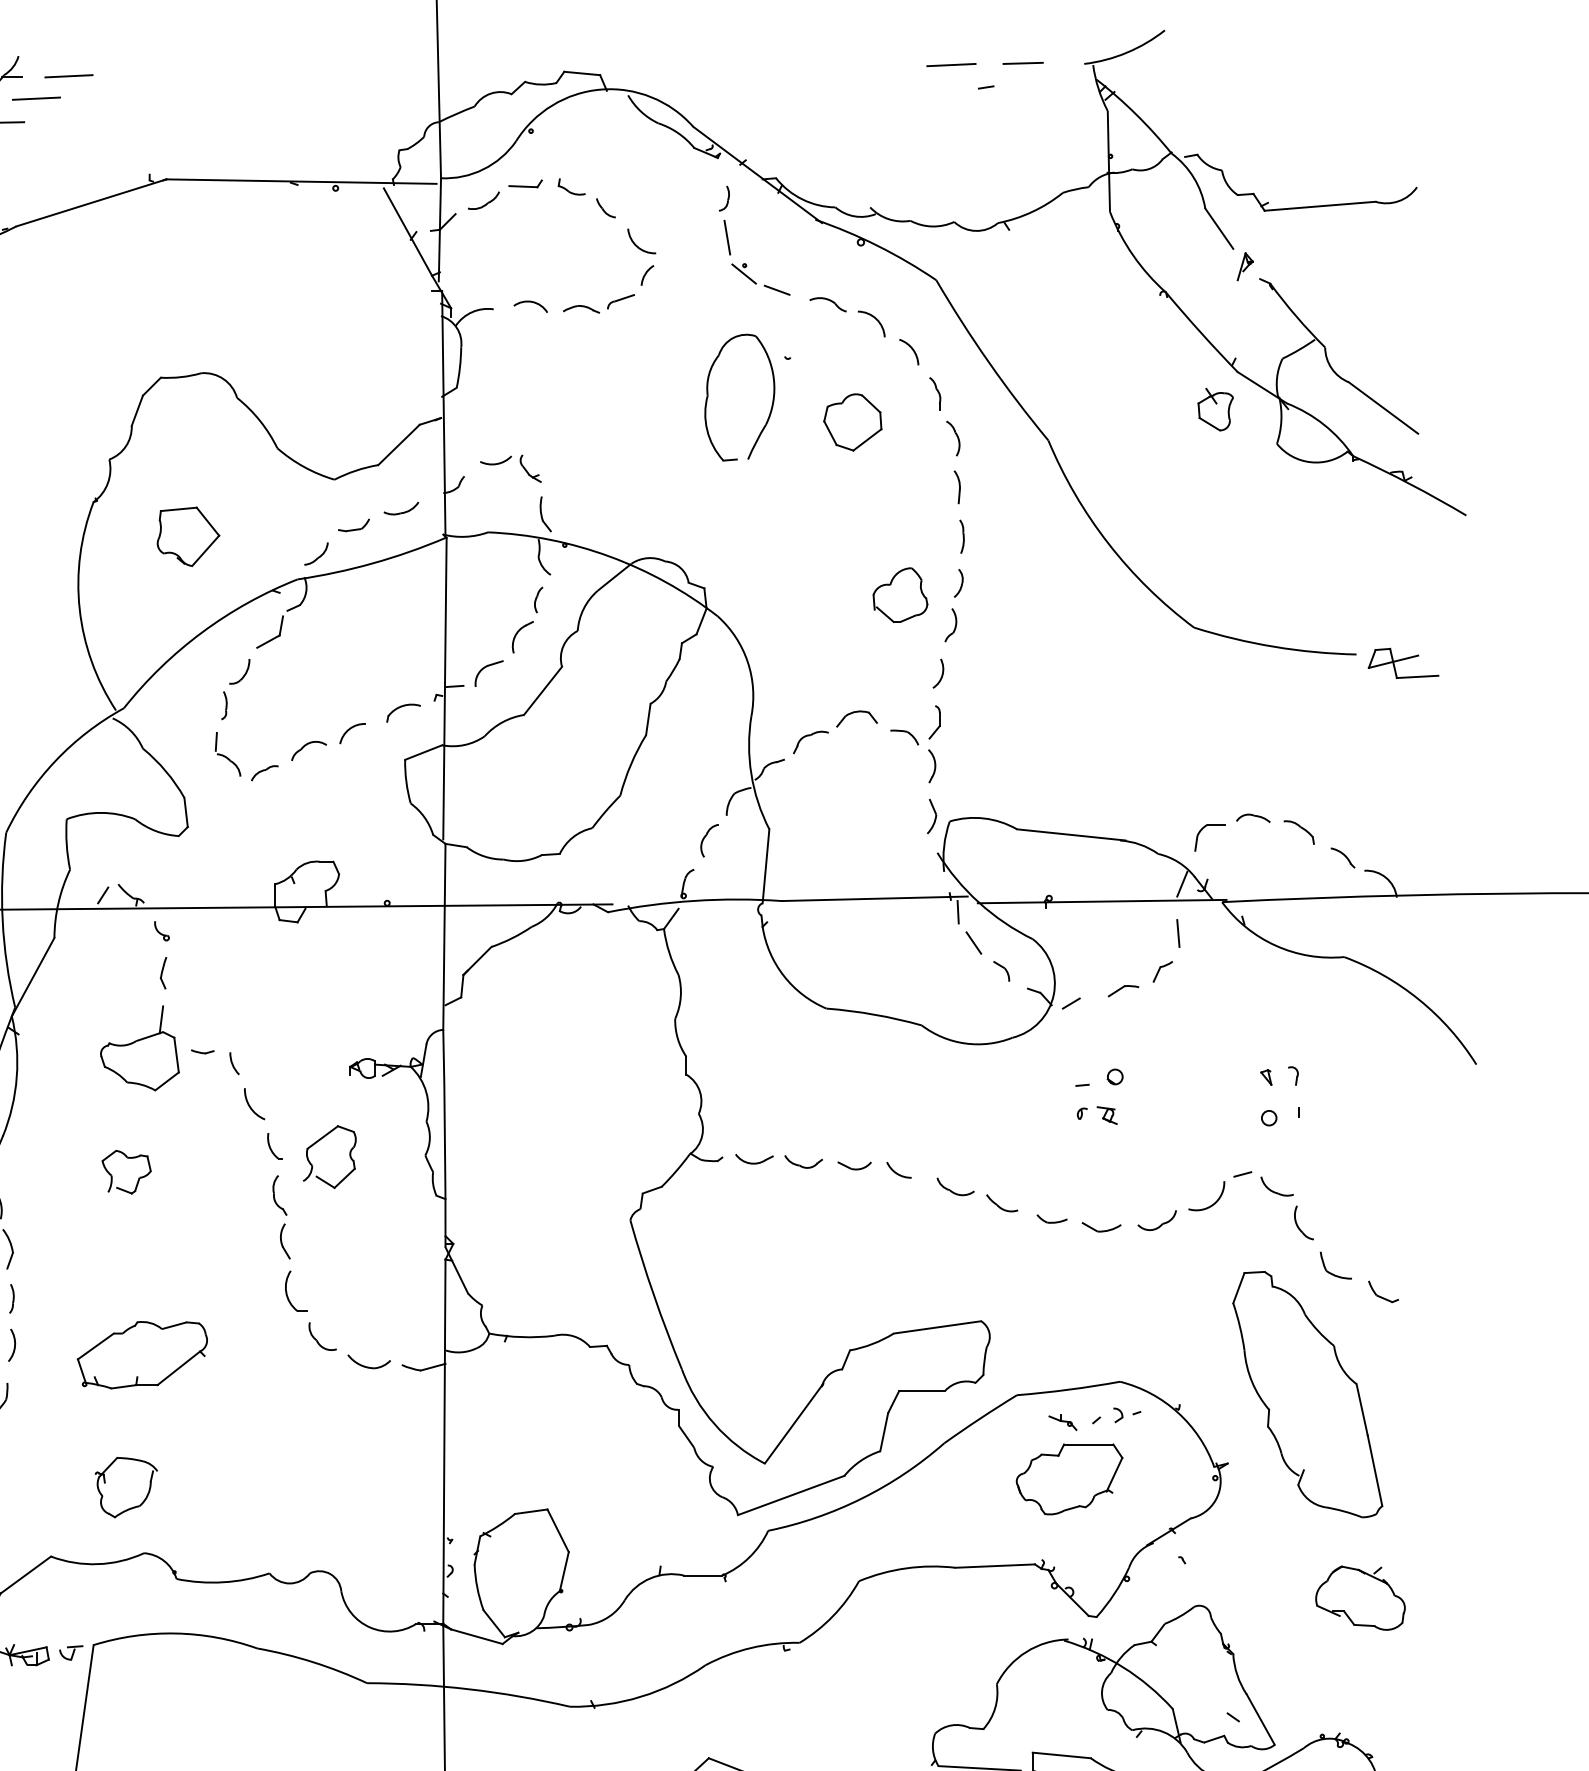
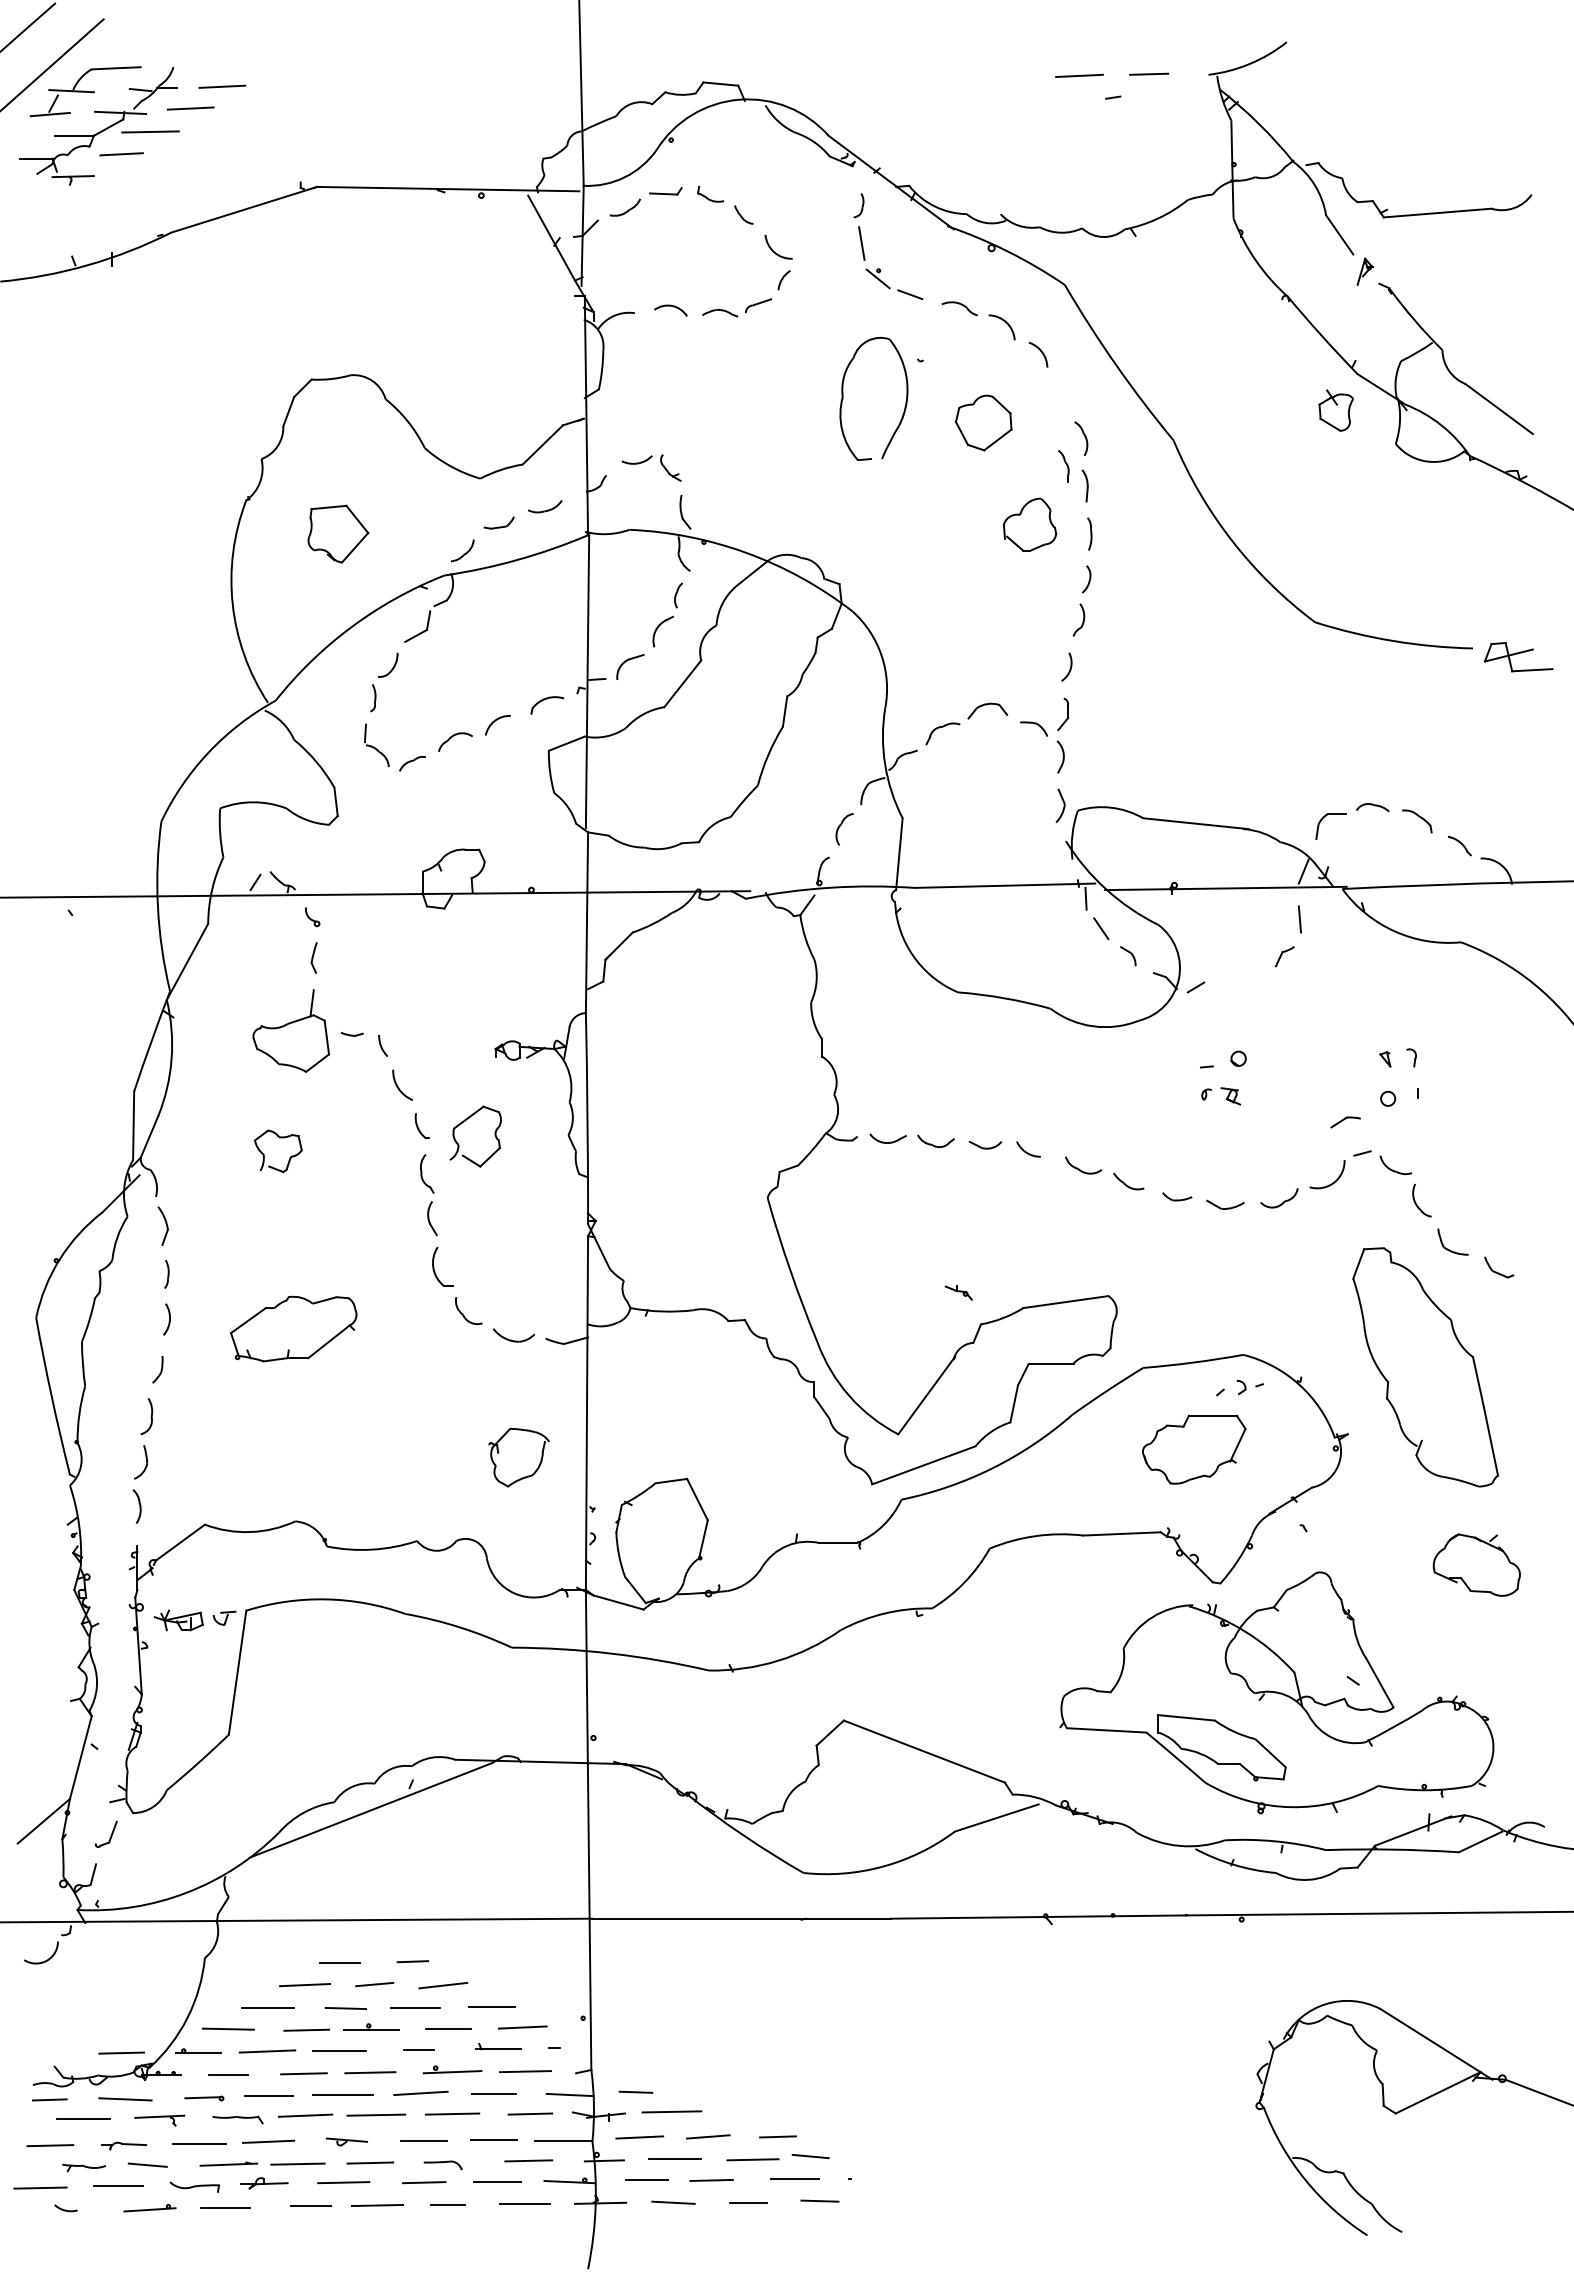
part: (934, 394) -> (1063, 466), moved
part: (900, 594) -> (1030, 524), moved
part: (1123, 991) -> (1345, 1122), moved
part: (1062, 1422) -> (958, 1292), moved
part: (106, 1483) -> (499, 1453), moved

